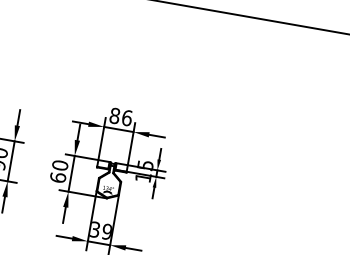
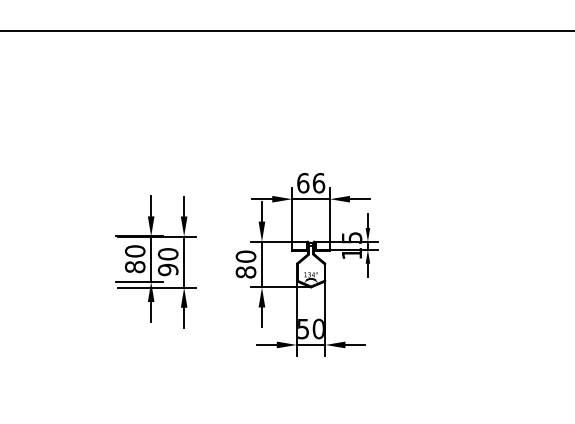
text: (115, 116) -> (303, 183), 86 -> 66
text: (57, 177) -> (245, 272), 60 -> 80
text: (100, 230) -> (310, 328), 39 -> 50

